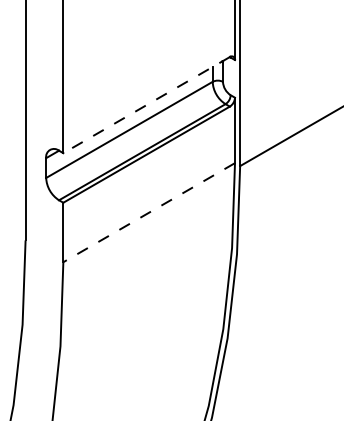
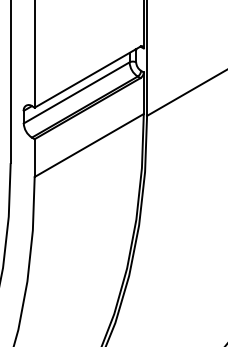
line: (146, 105) -> (87, 77), dashed -> solid
line: (149, 212) -> (89, 145), dashed -> solid

